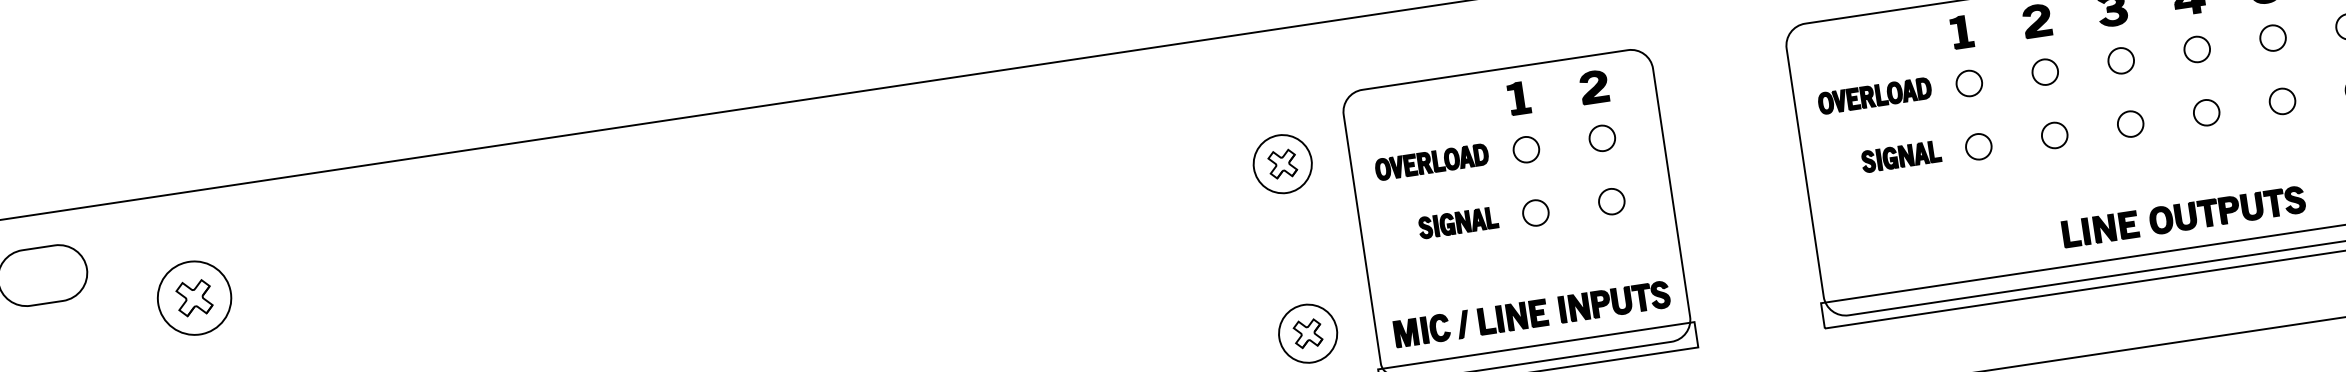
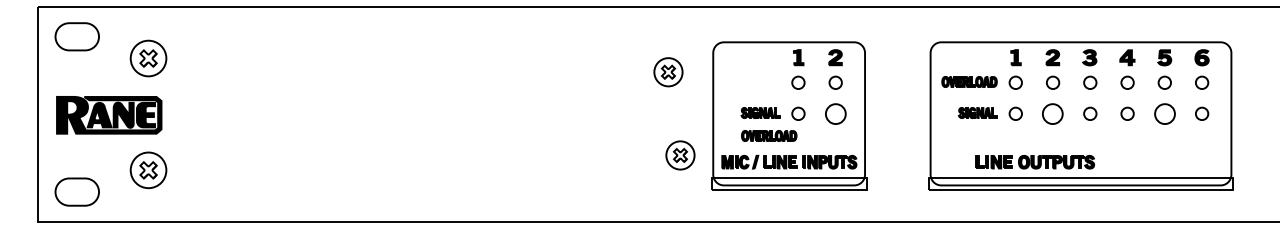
part: (2281, 100) -> (1164, 113), size x1.6
part: (2055, 134) -> (1053, 113), size x1.6
part: (1432, 161) -> (769, 135), moved
part: (1282, 164) -> (668, 72), moved
part: (1611, 200) -> (835, 113), size x1.6
part: (2182, 215) -> (1034, 161), moved

